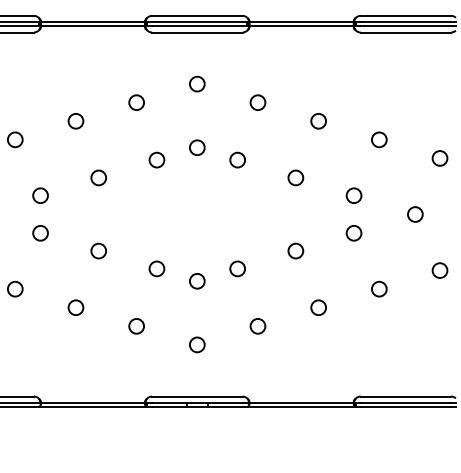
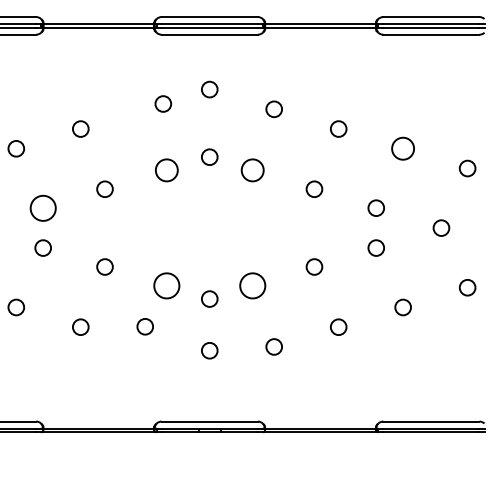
circle: (136, 102) -> (163, 103), moved
circle: (379, 139) -> (403, 148), size x1.4
circle: (156, 159) -> (166, 169), size x1.4
circle: (237, 159) -> (252, 169), size x1.4
circle: (40, 195) -> (43, 207), size x1.6
circle: (156, 268) -> (166, 285), size x1.6
circle: (237, 268) -> (252, 285), size x1.6
circle: (136, 326) -> (145, 326), moved
circle: (197, 344) -> (209, 350), moved

